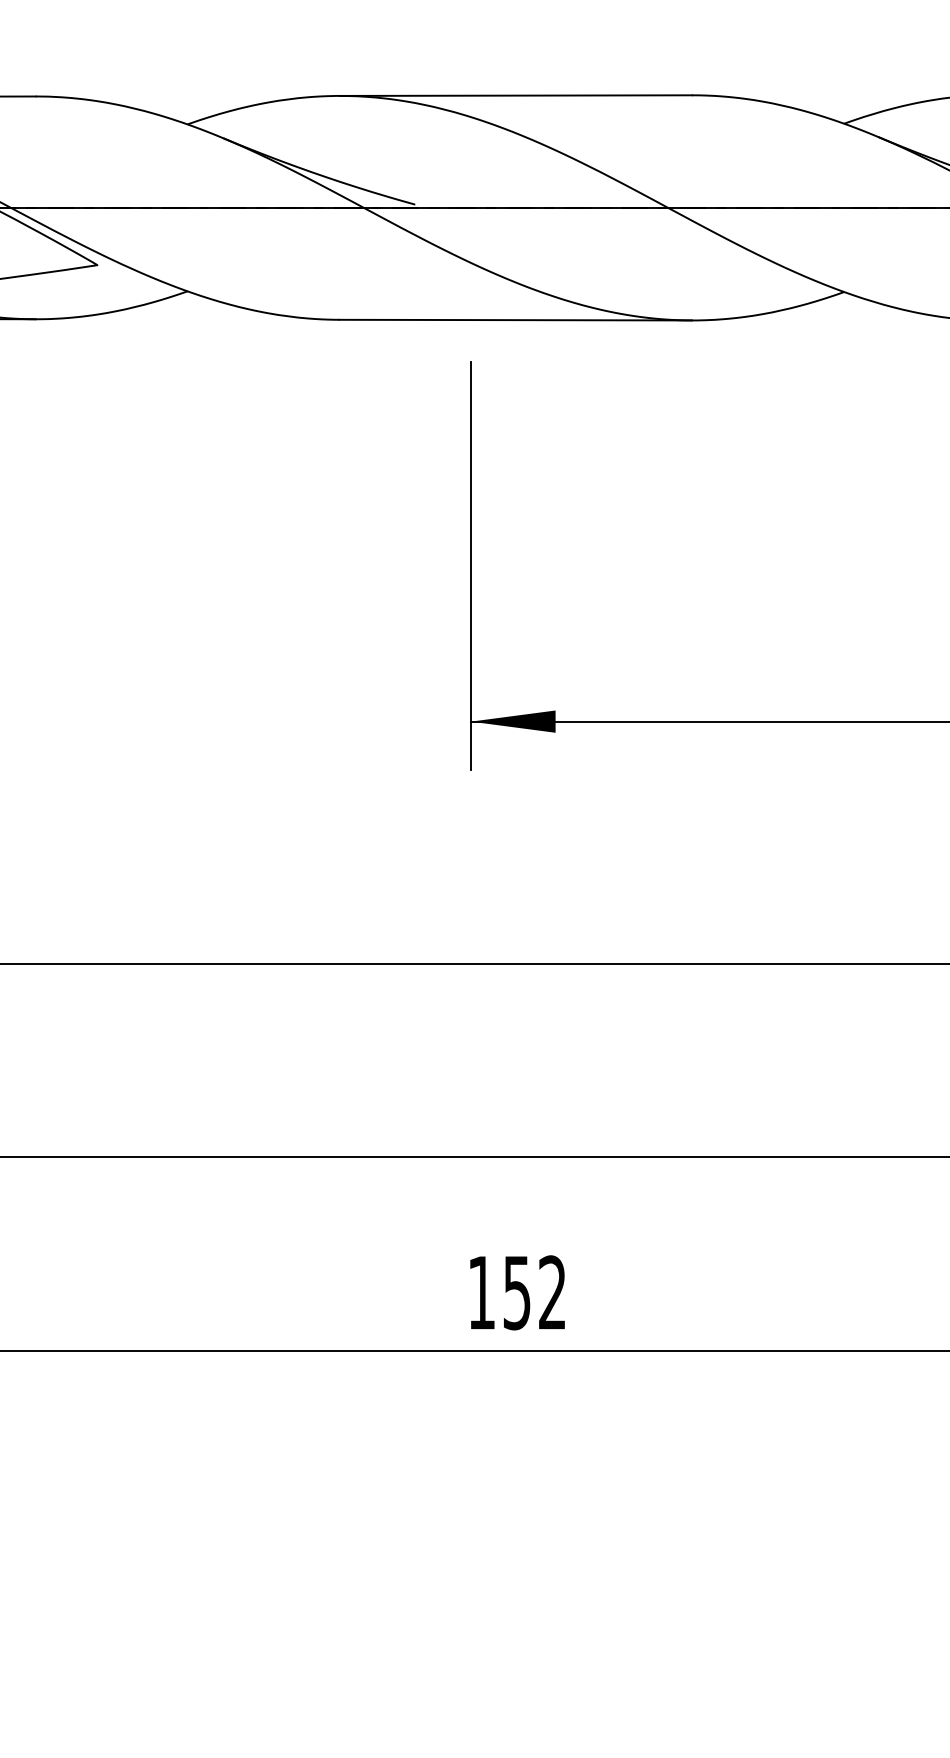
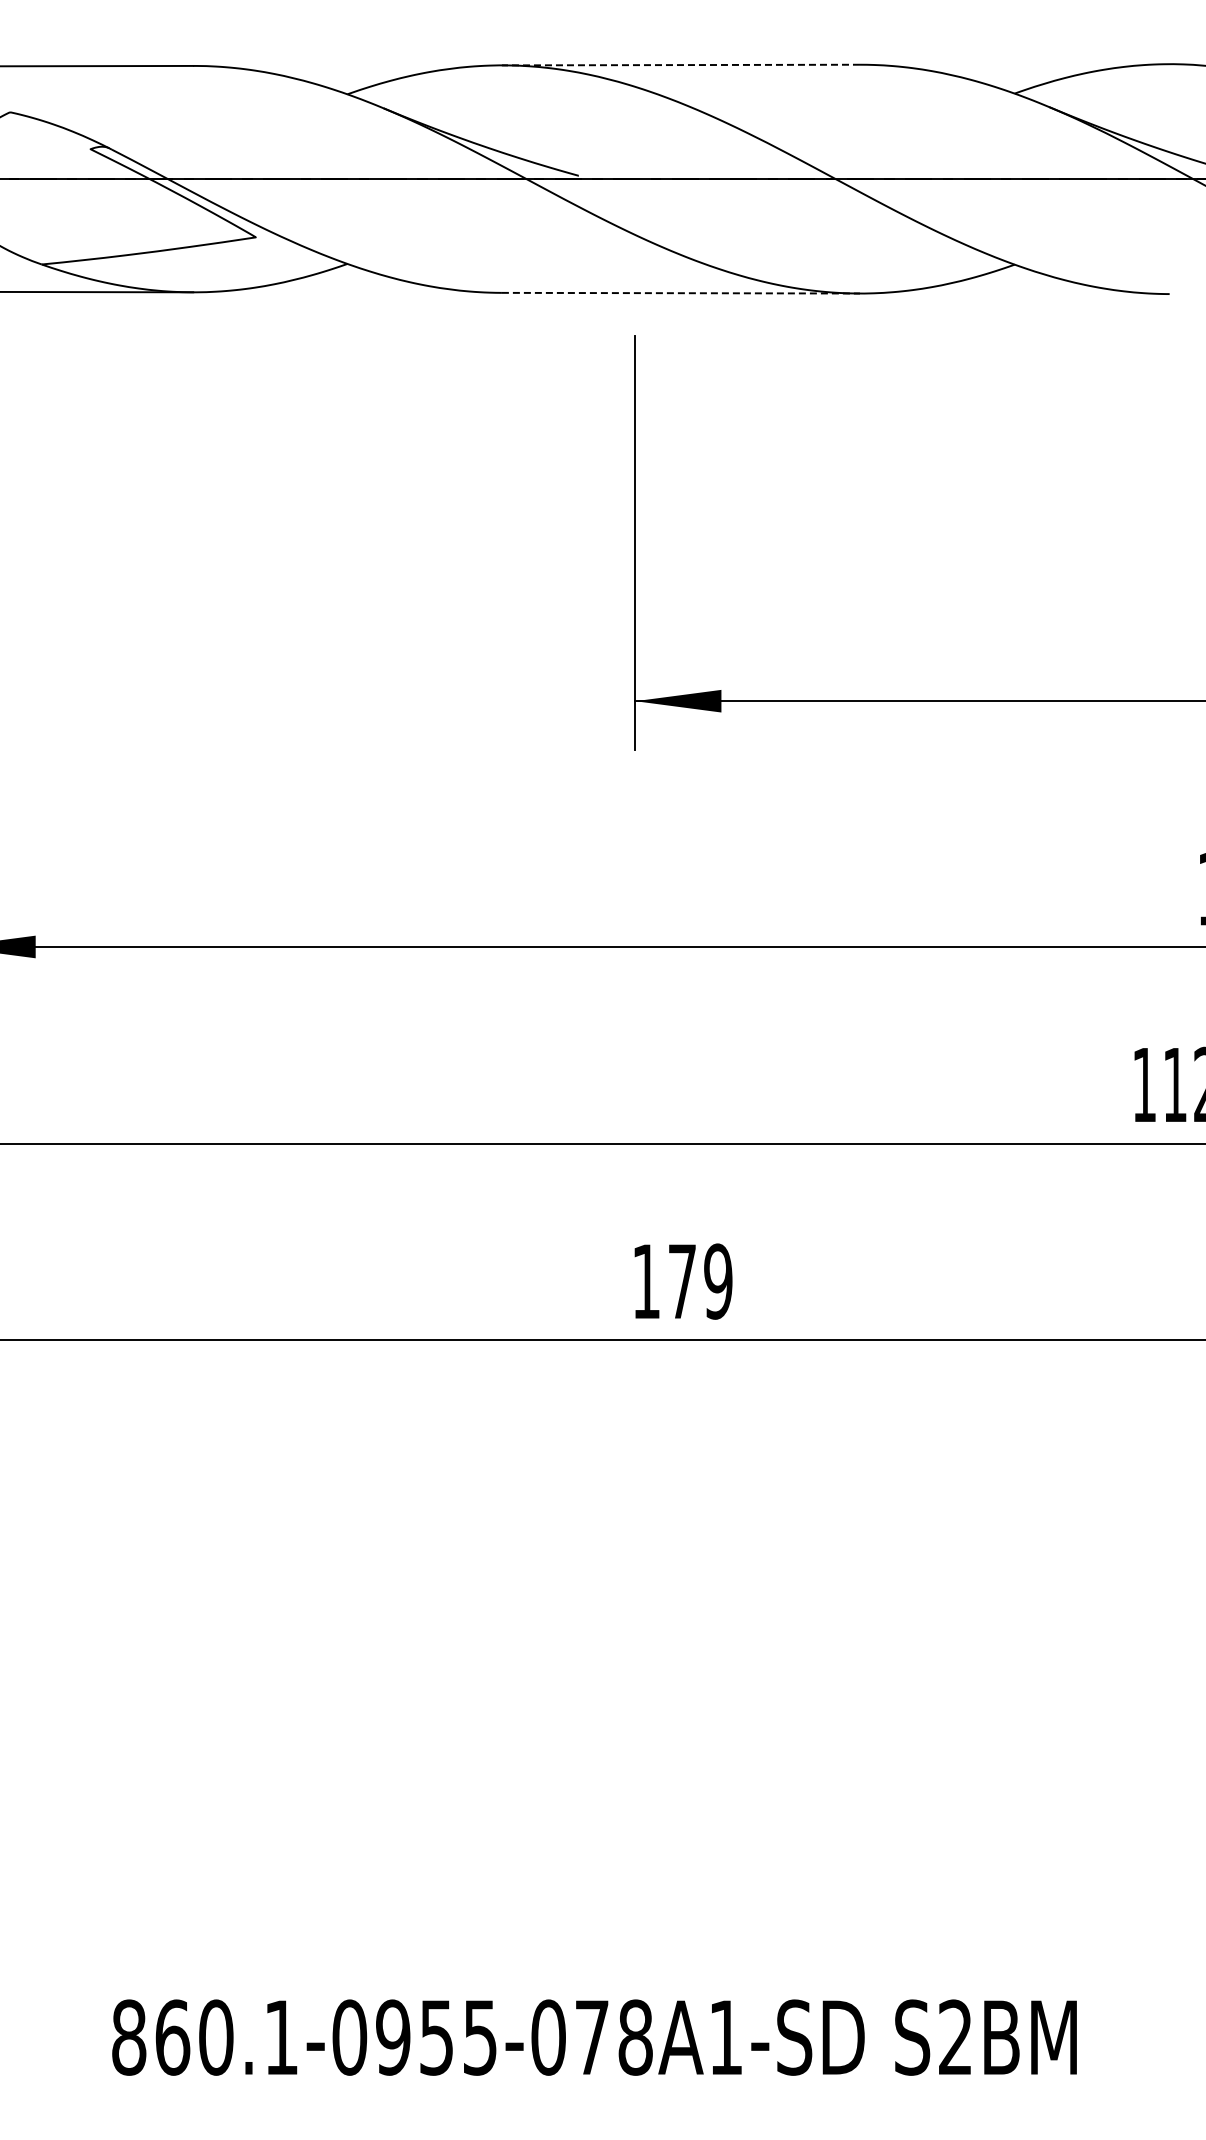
line: (515, 96) -> (680, 65), solid -> dashed
line: (516, 320) -> (681, 293), solid -> dashed
text: (535, 1292) -> (700, 1281), 152 -> 179

